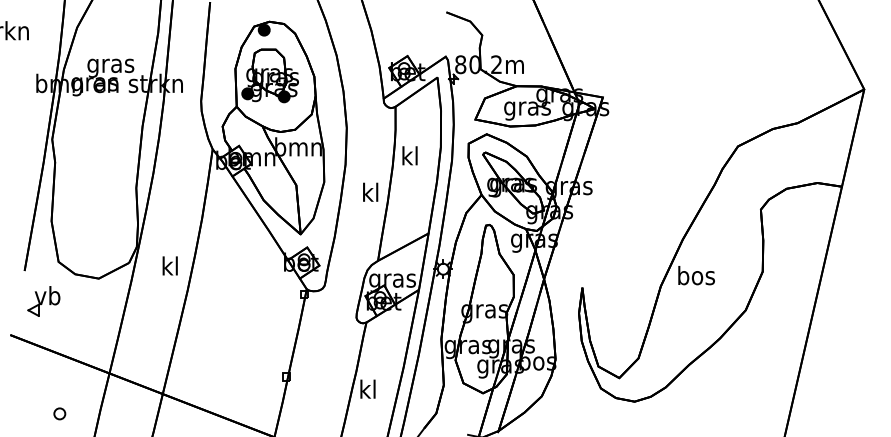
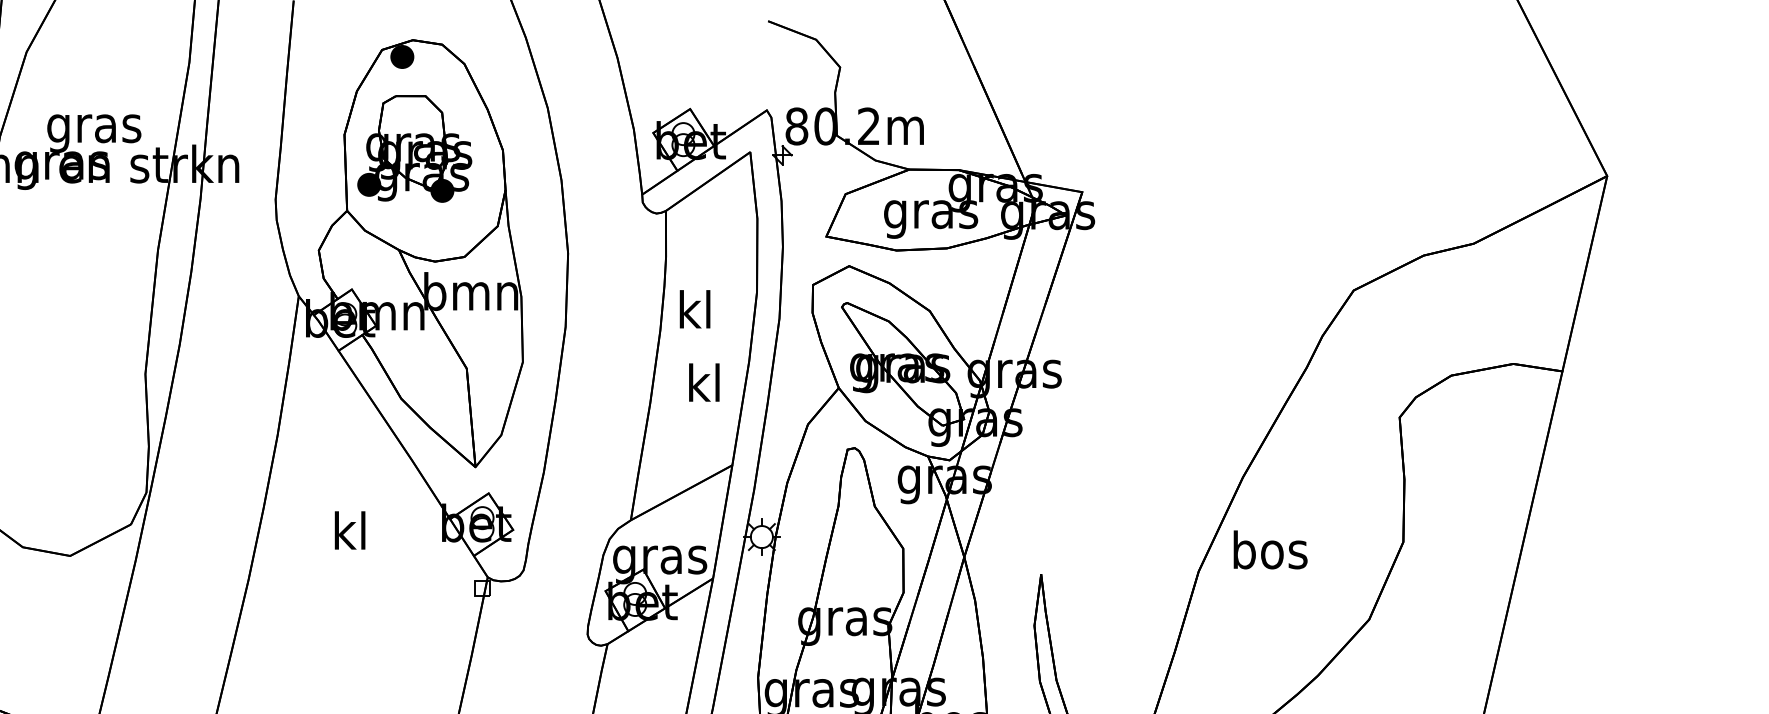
text: (370, 191) -> (704, 380), moved
text: (169, 265) -> (348, 529), moved

